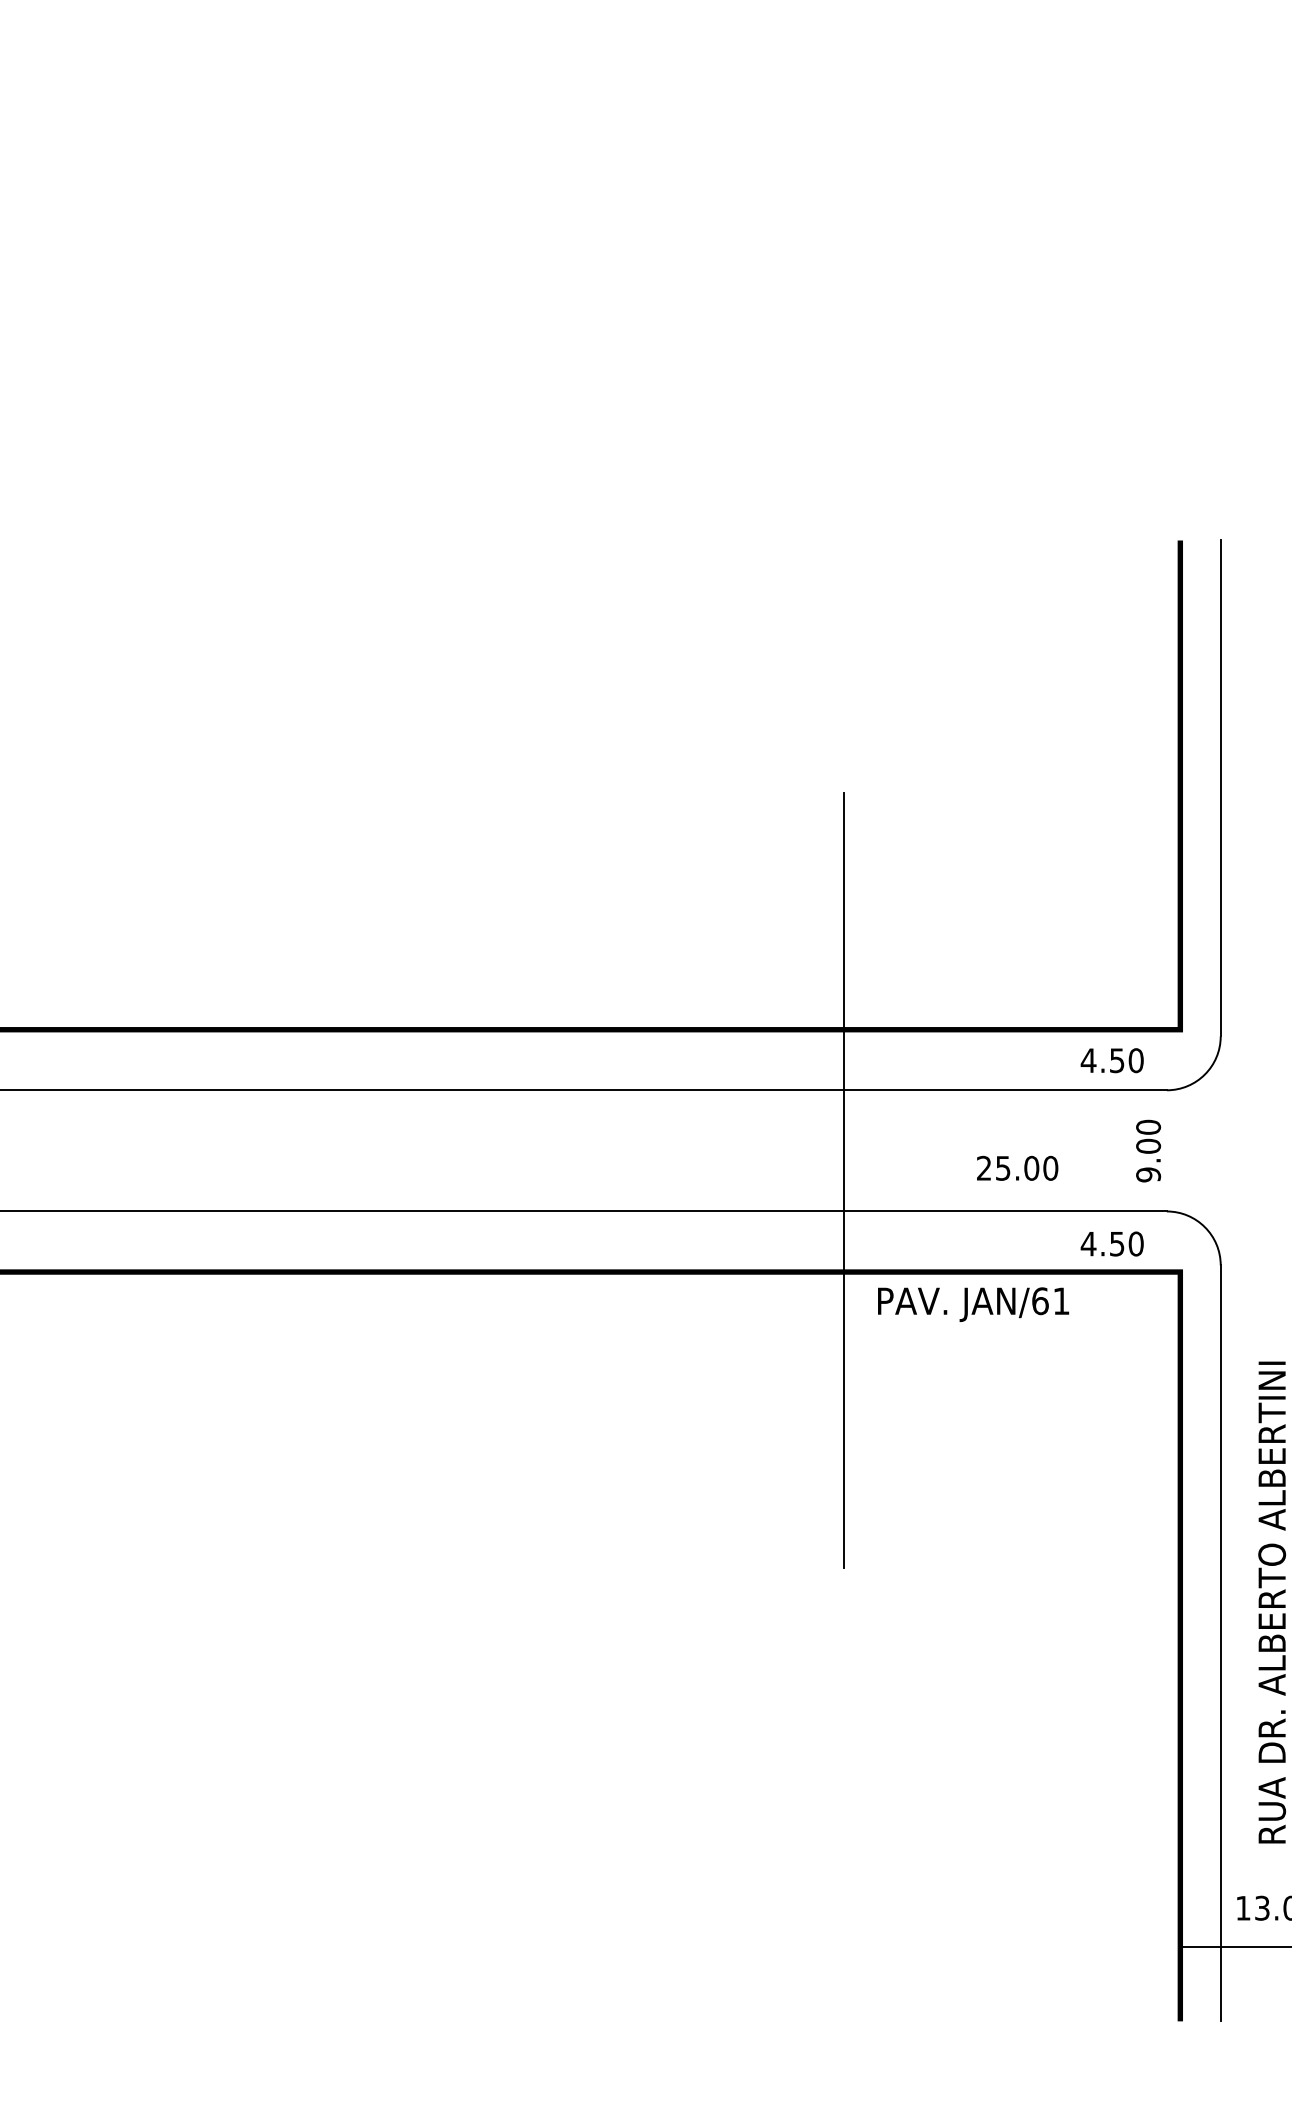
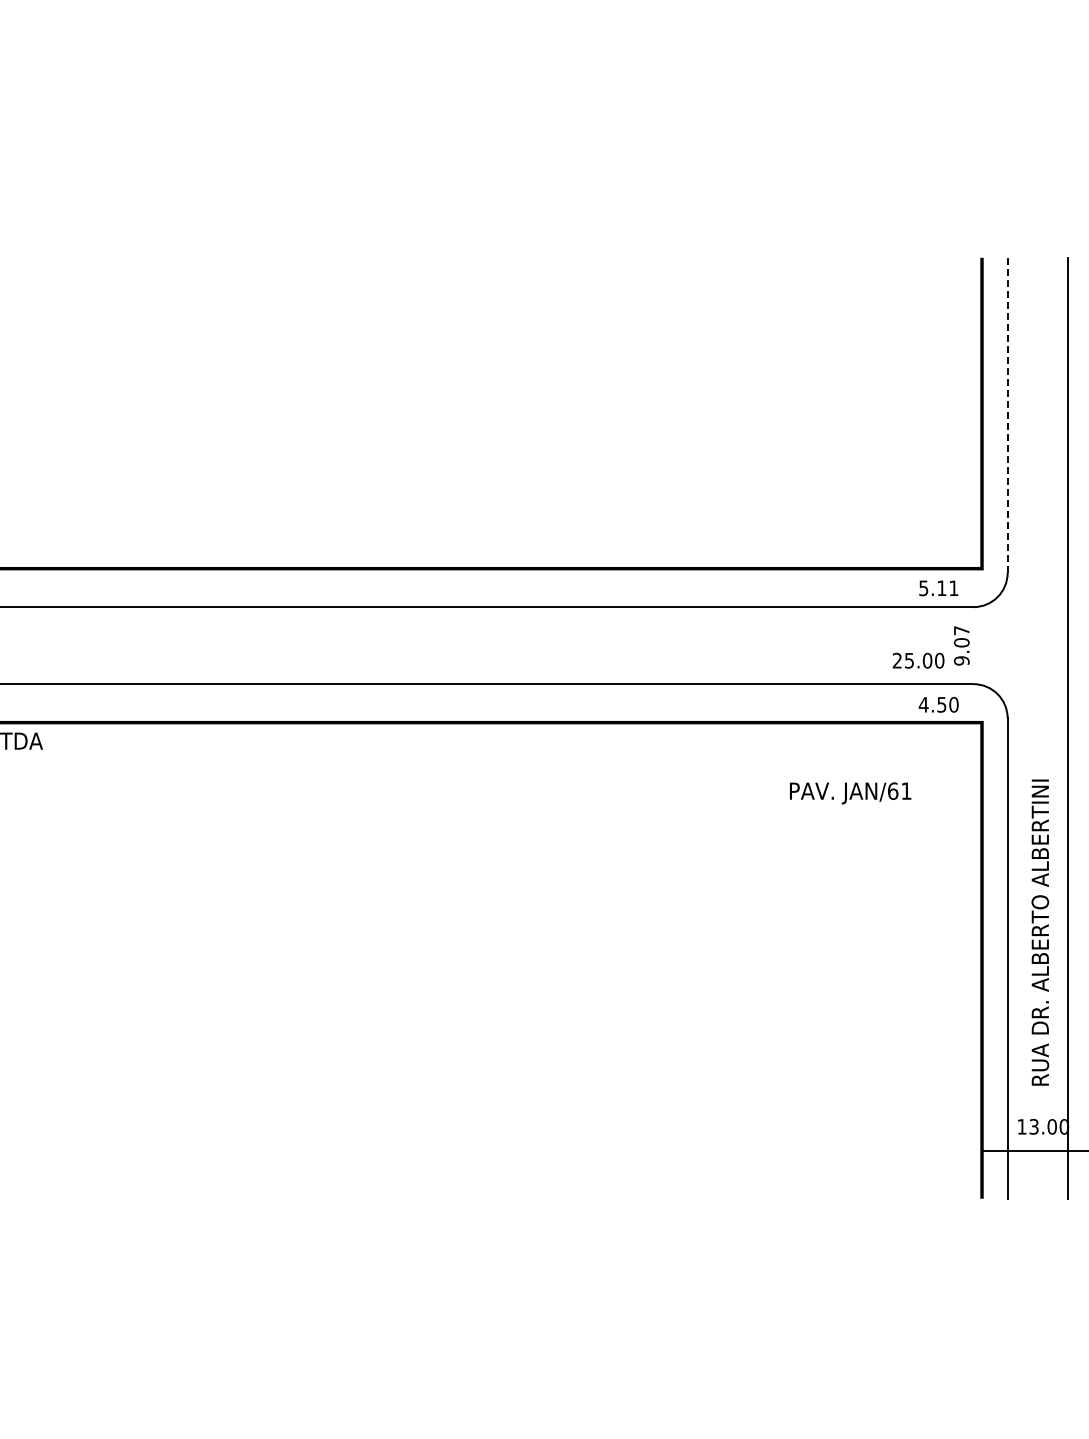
line: (1220, 788) -> (1007, 415), solid -> dashed
text: (1111, 1060) -> (938, 588), 4.50 -> 5.11
text: (1148, 1127) -> (961, 630), 9.00 -> 9.07
text: (1017, 1167) -> (918, 660), moved
line: (844, 1180) -> (768, 664), removed
text: (973, 1304) -> (850, 793), moved

